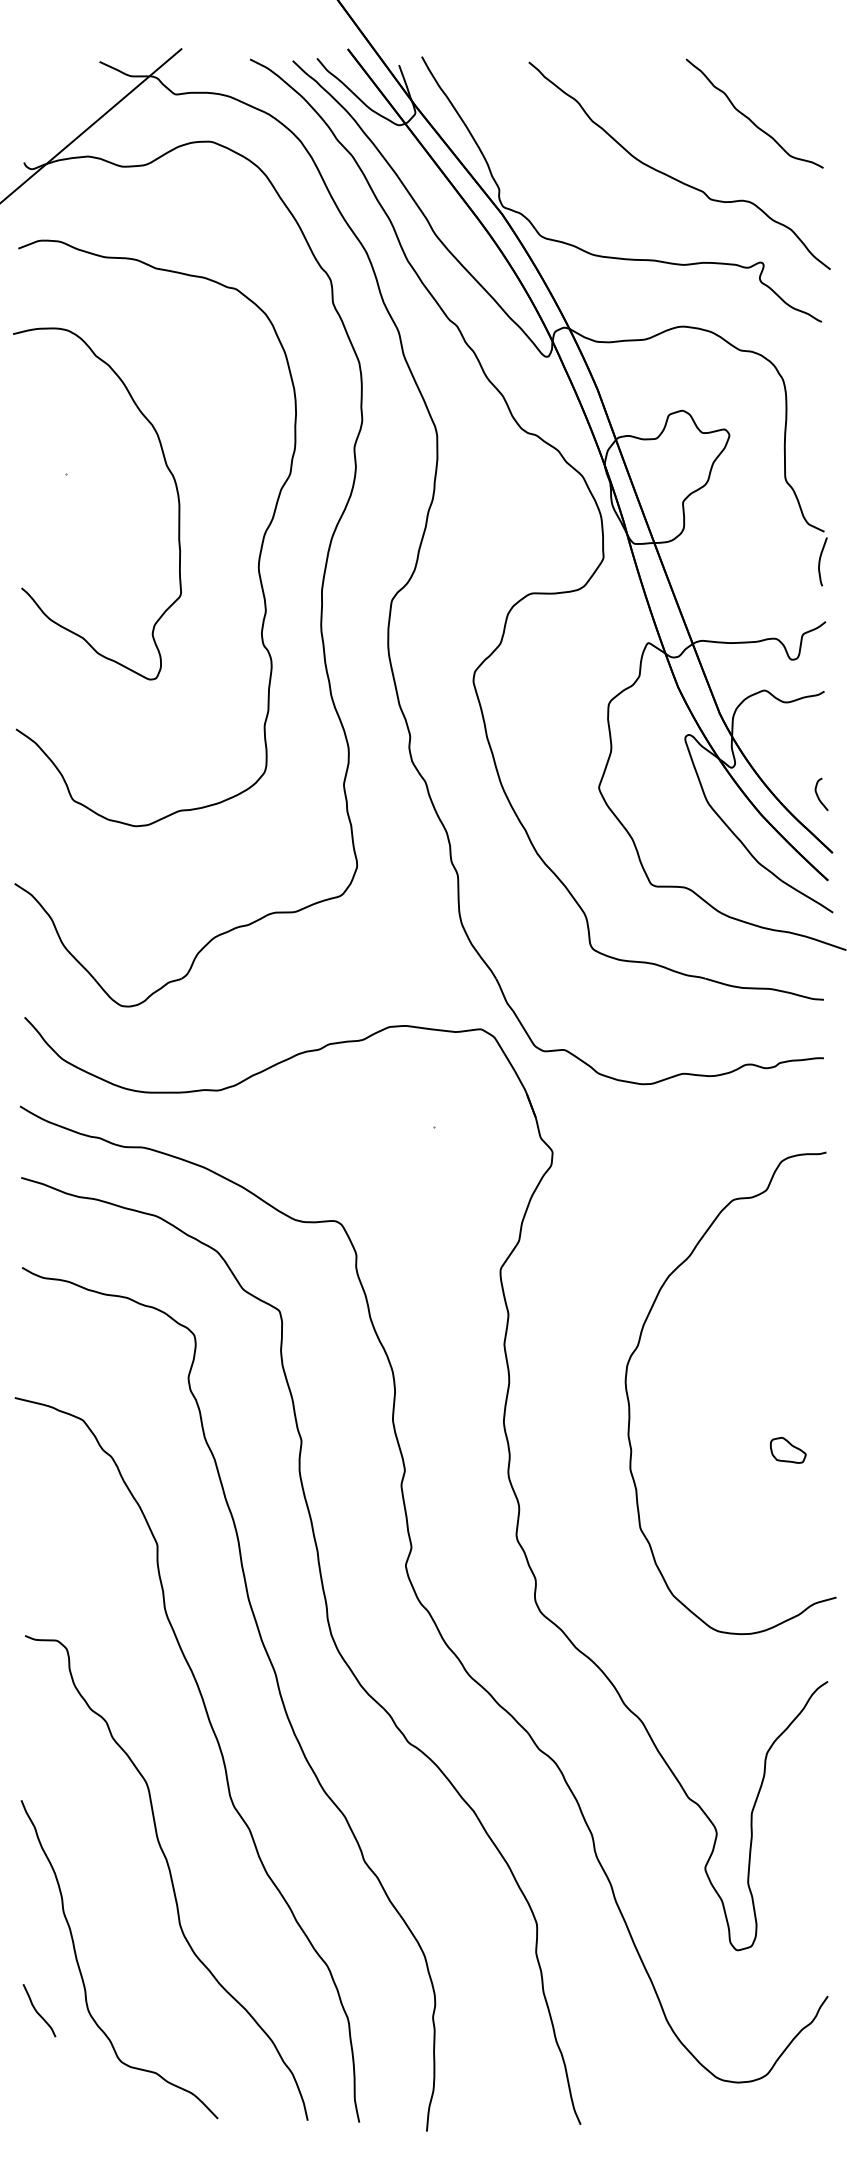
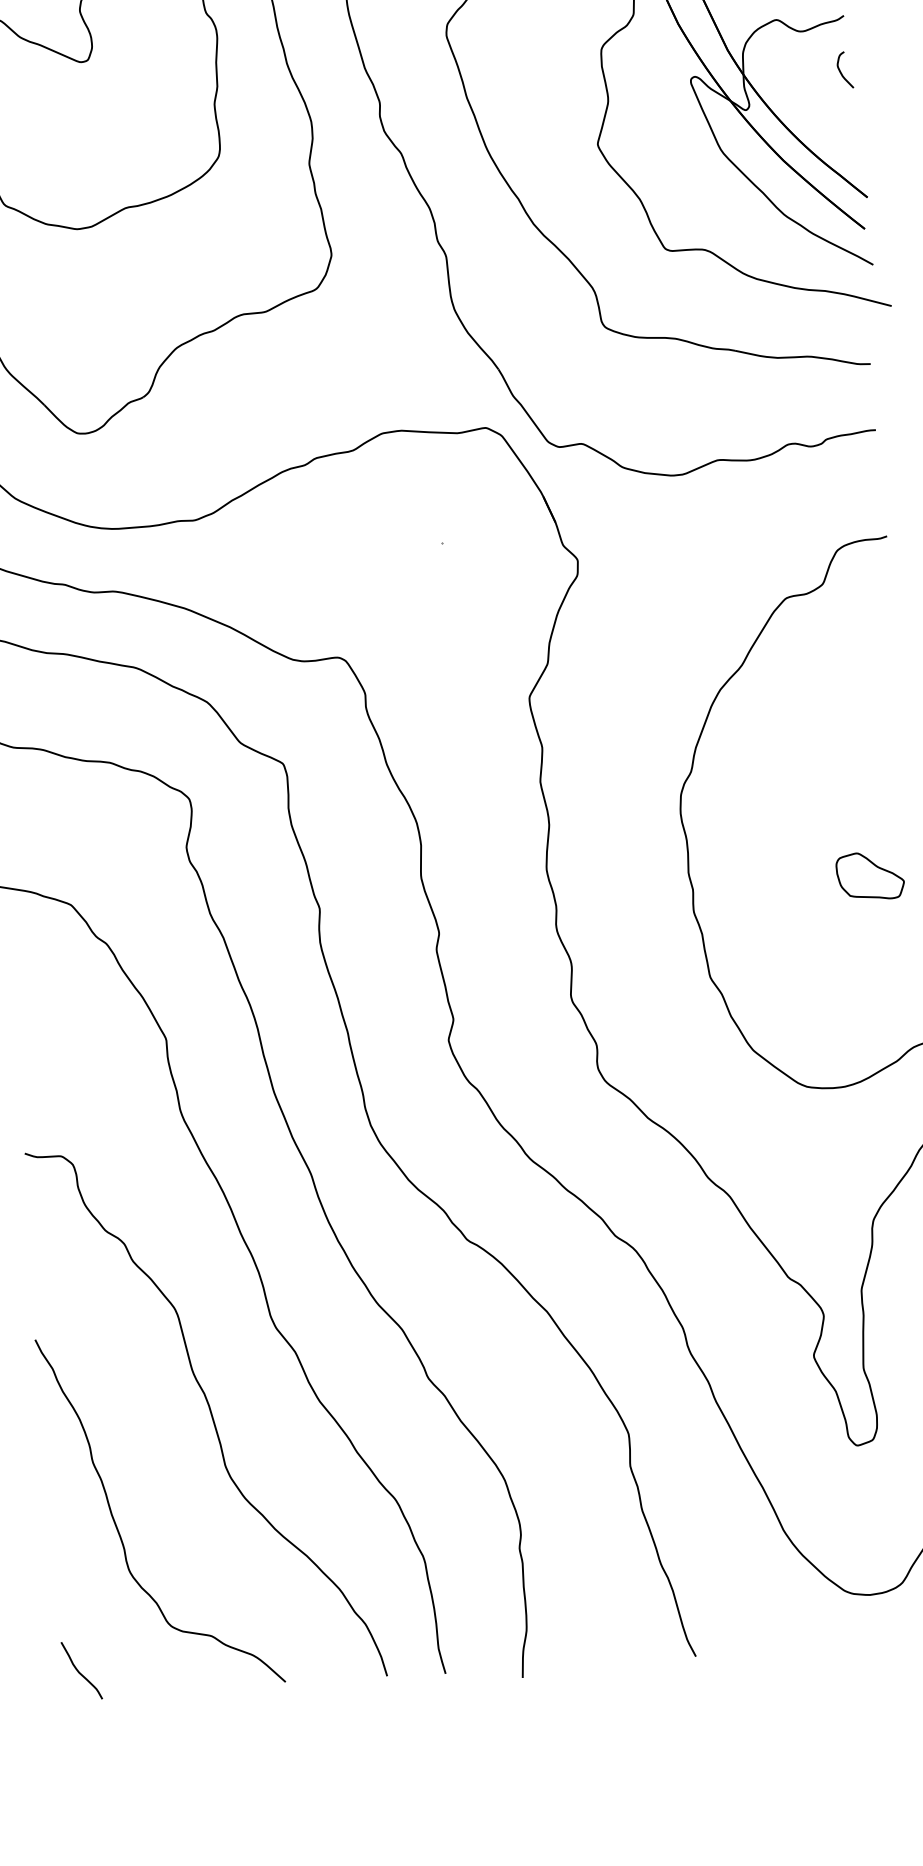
curve: (818, 795) -> (841, 71), moved
part: (788, 1450) -> (870, 876), size x1.67
curve: (37, 2011) -> (79, 1671), moved

